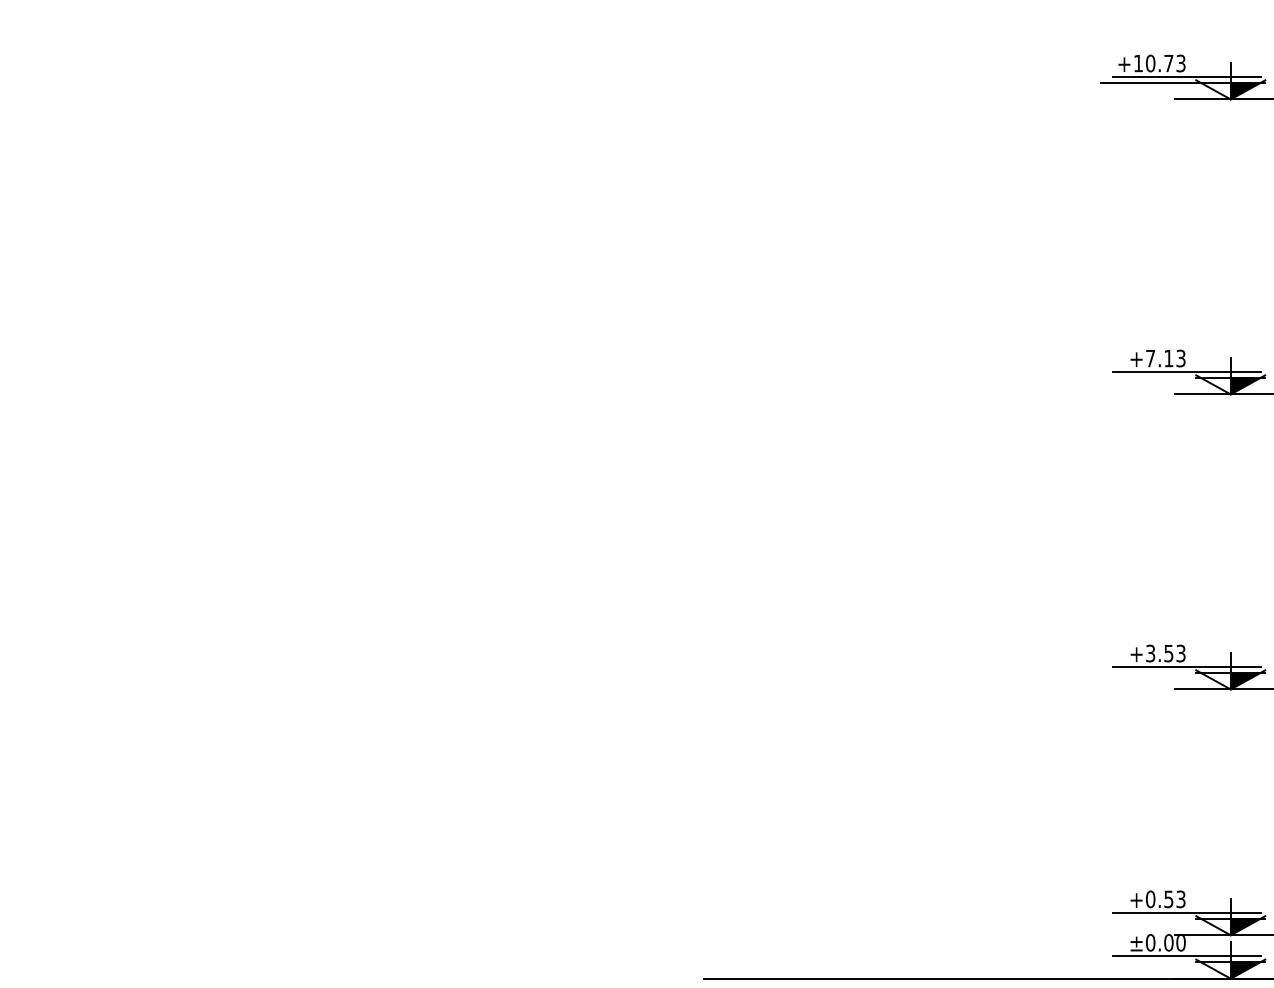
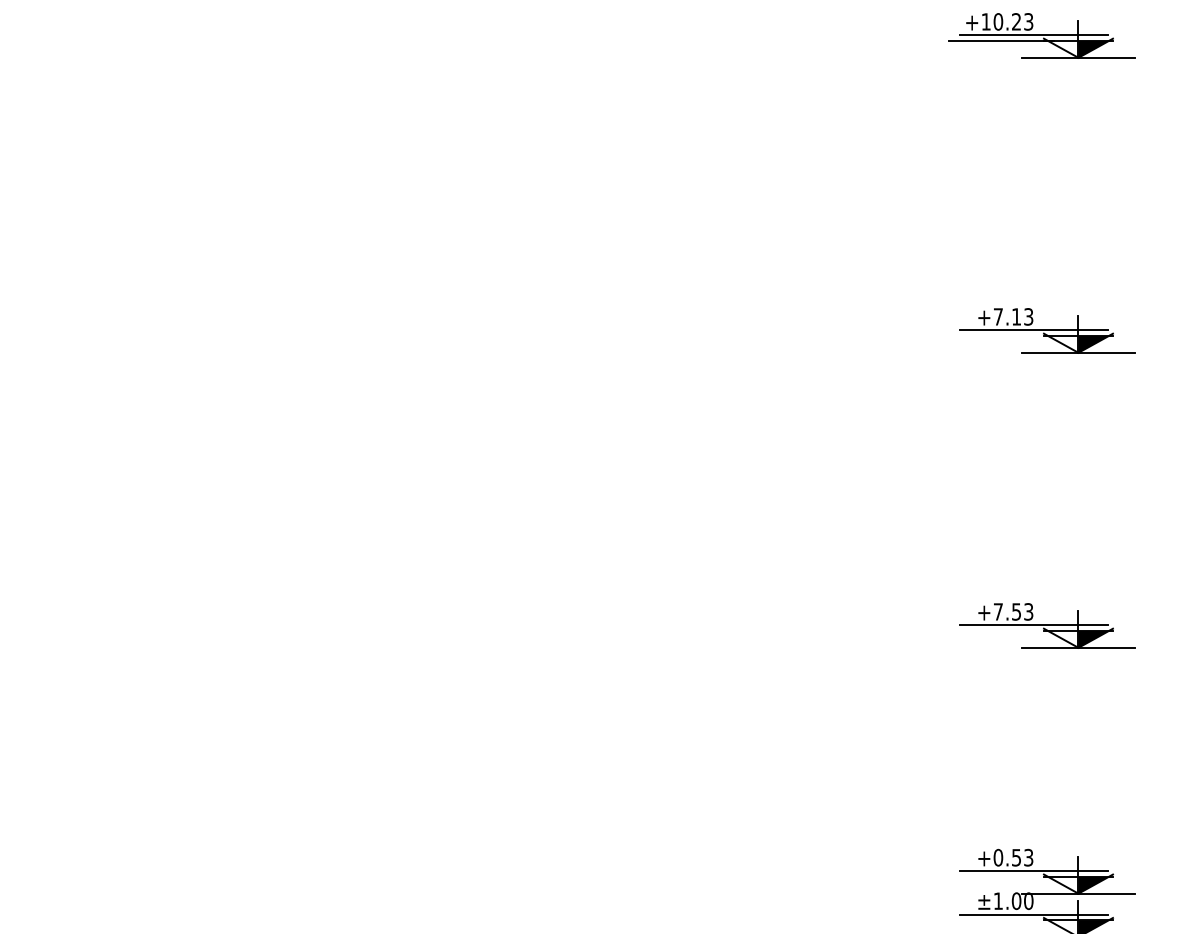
text: (1168, 63) -> (1016, 21), +10.73 -> +10.23
text: (1150, 653) -> (998, 611), +3.53 -> +7.53
text: (1150, 942) -> (998, 900), ±0.00 -> ±1.00

